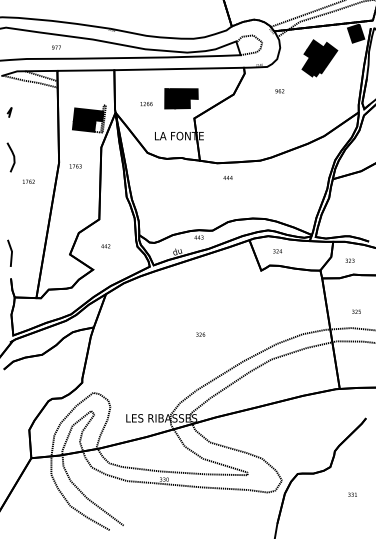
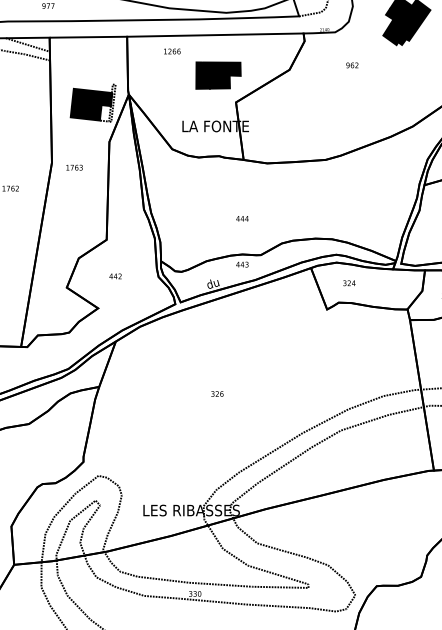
text: (146, 104) -> (172, 52), moved
text: (227, 177) -> (241, 218), moved
text: (200, 334) -> (217, 393), moved

